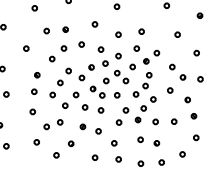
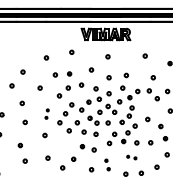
part: (176, 71) -> (152, 94), moved
part: (34, 82) -> (46, 113), size x0.6
part: (53, 123) -> (60, 144), removed
part: (148, 141) -> (131, 157), size x0.6
part: (116, 150) -> (107, 164), size x0.7

